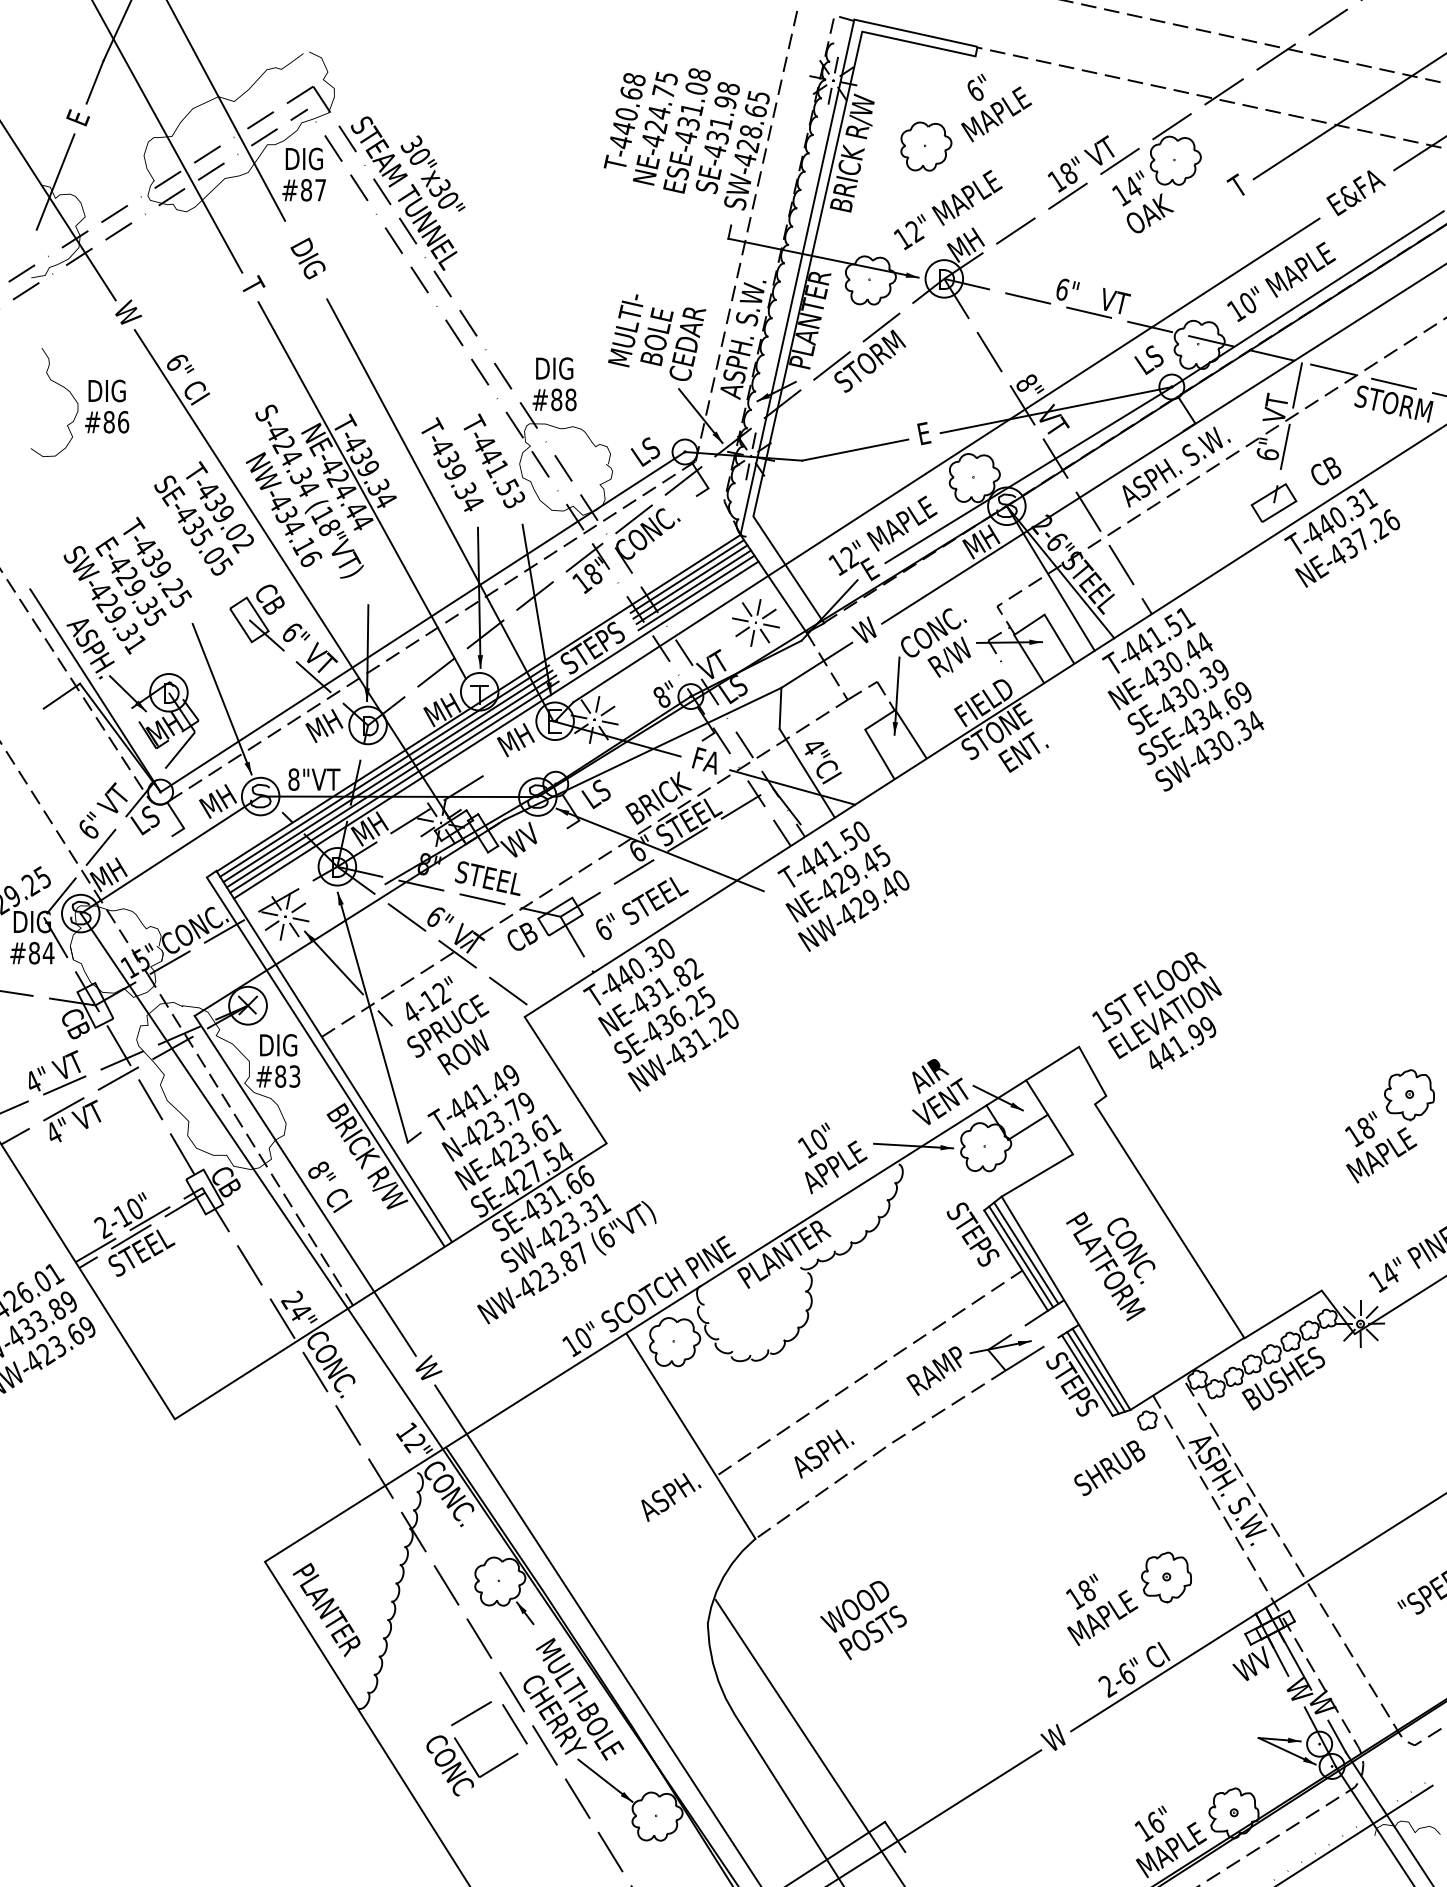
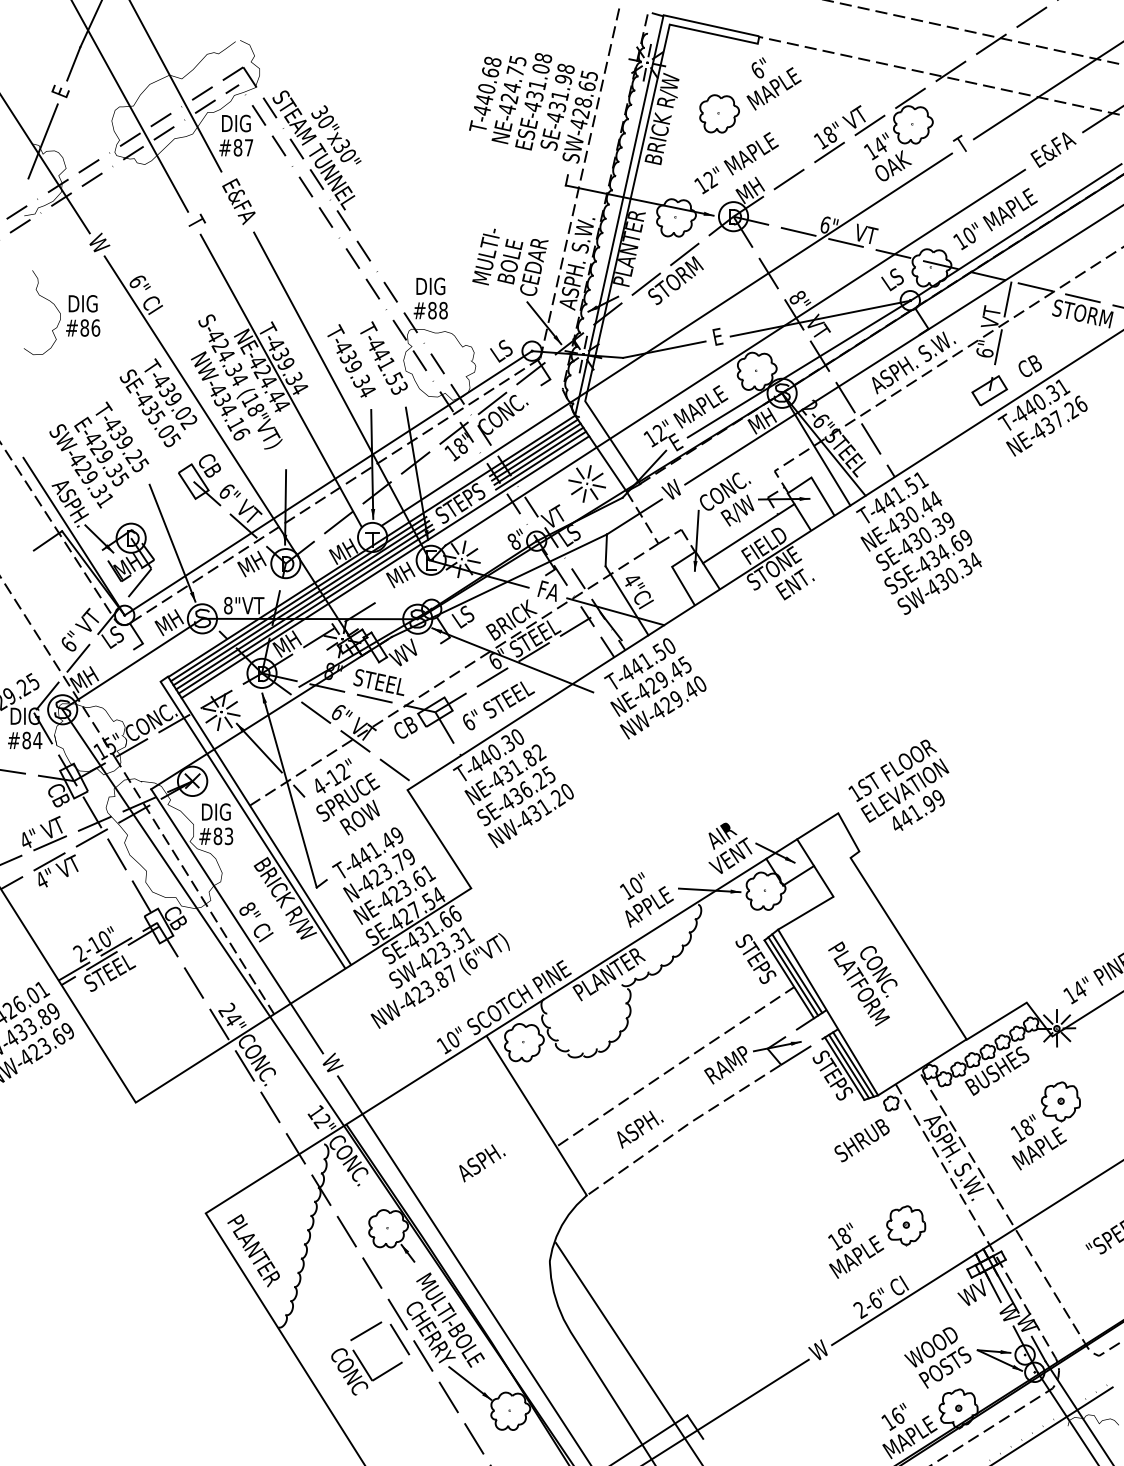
text: (307, 259) -> (238, 201), DIG -> E&FA
line: (858, 436) -> (666, 339), added
line: (963, 686) -> (748, 533), added
part: (1397, 1132) -> (1051, 1130), moved
text: (671, 1497) -> (482, 1163), moved
text: (863, 1619) -> (937, 1357), moved

